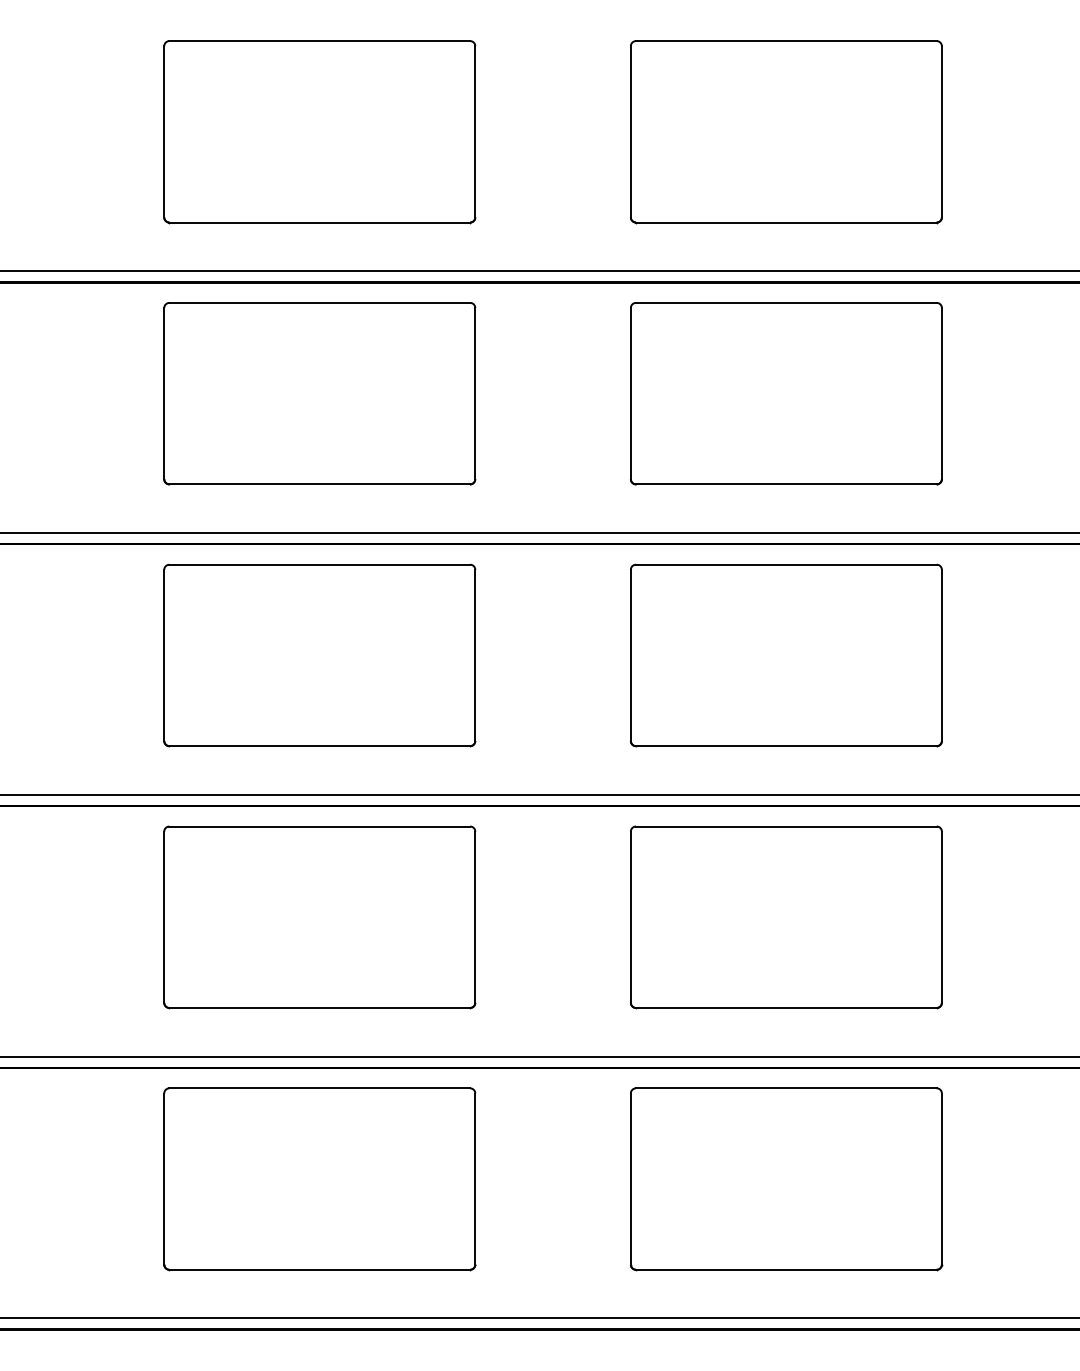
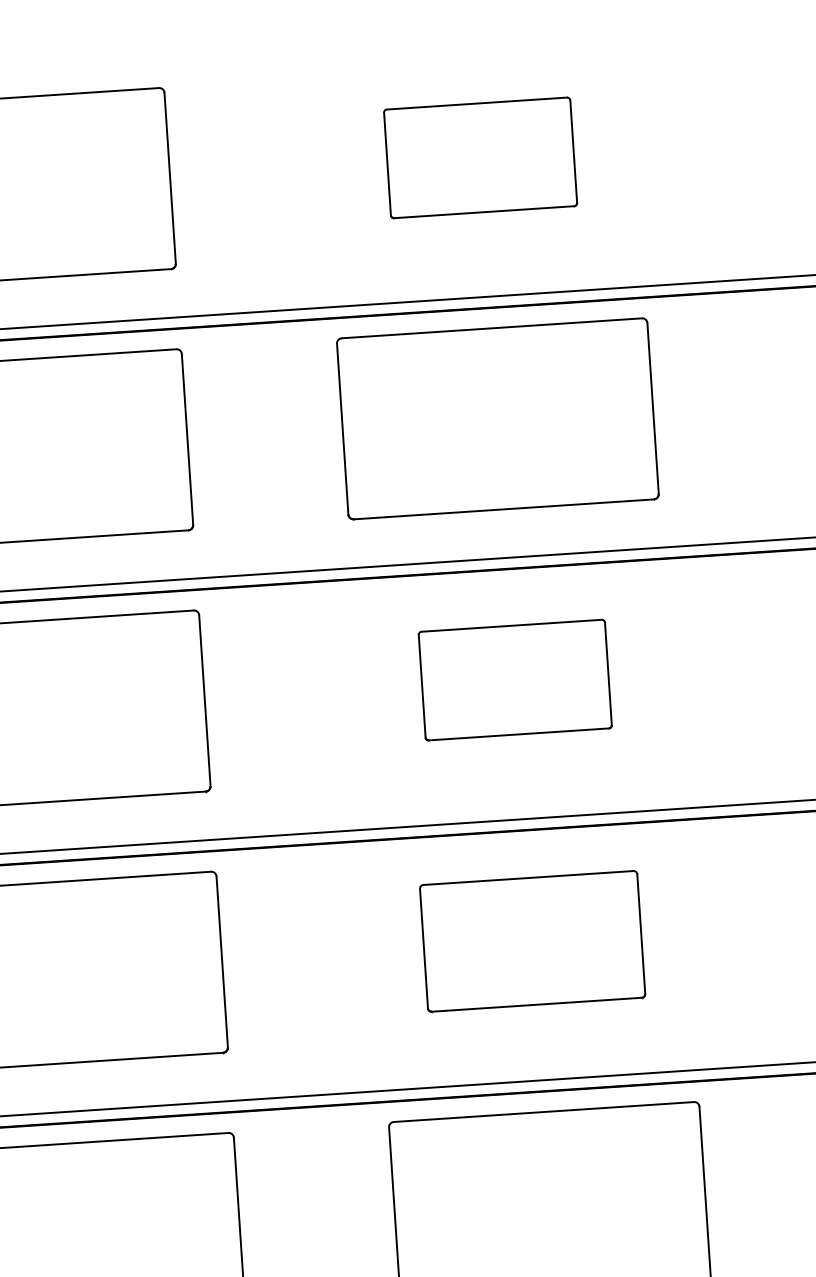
part: (786, 132) -> (480, 158), size x0.6
part: (786, 655) -> (515, 680), size x0.6
part: (786, 917) -> (532, 941), size x0.7

